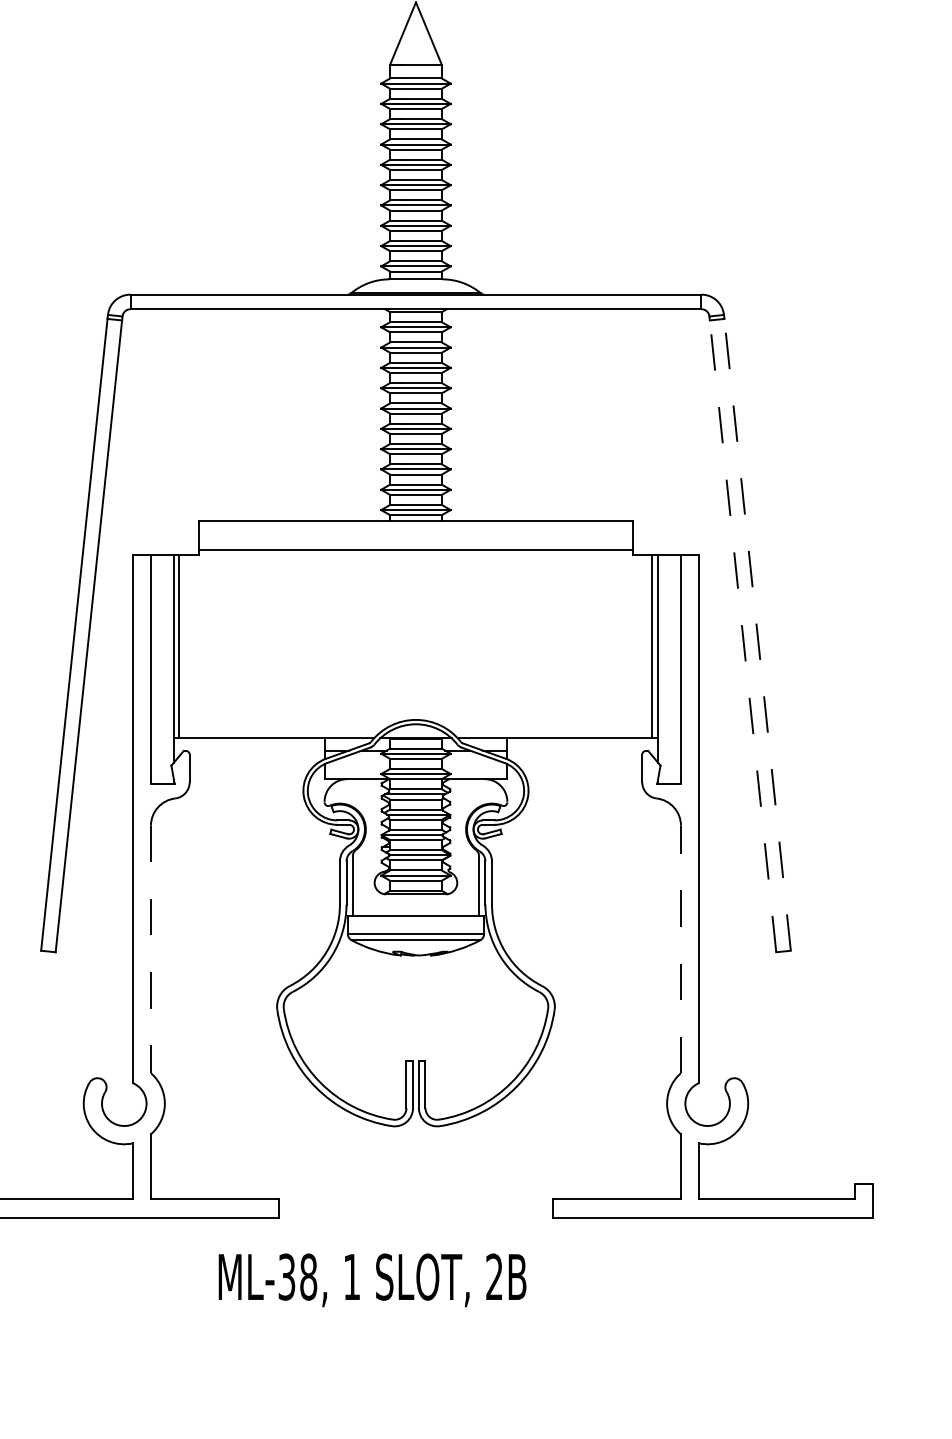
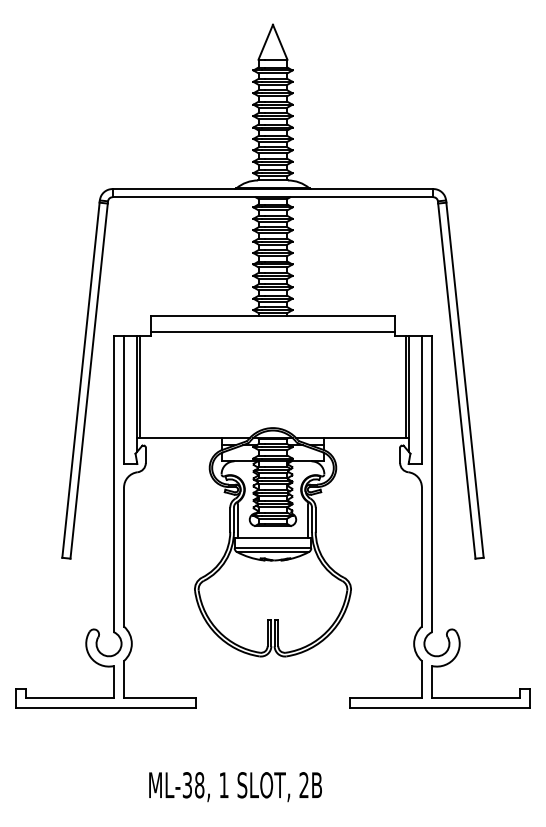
line: (758, 635) -> (465, 380), dashed -> solid
line: (742, 637) -> (456, 381), dashed -> solid
line: (151, 950) -> (124, 557), dashed -> solid
line: (680, 950) -> (421, 557), dashed -> solid
text: (372, 1281) -> (235, 787), moved

